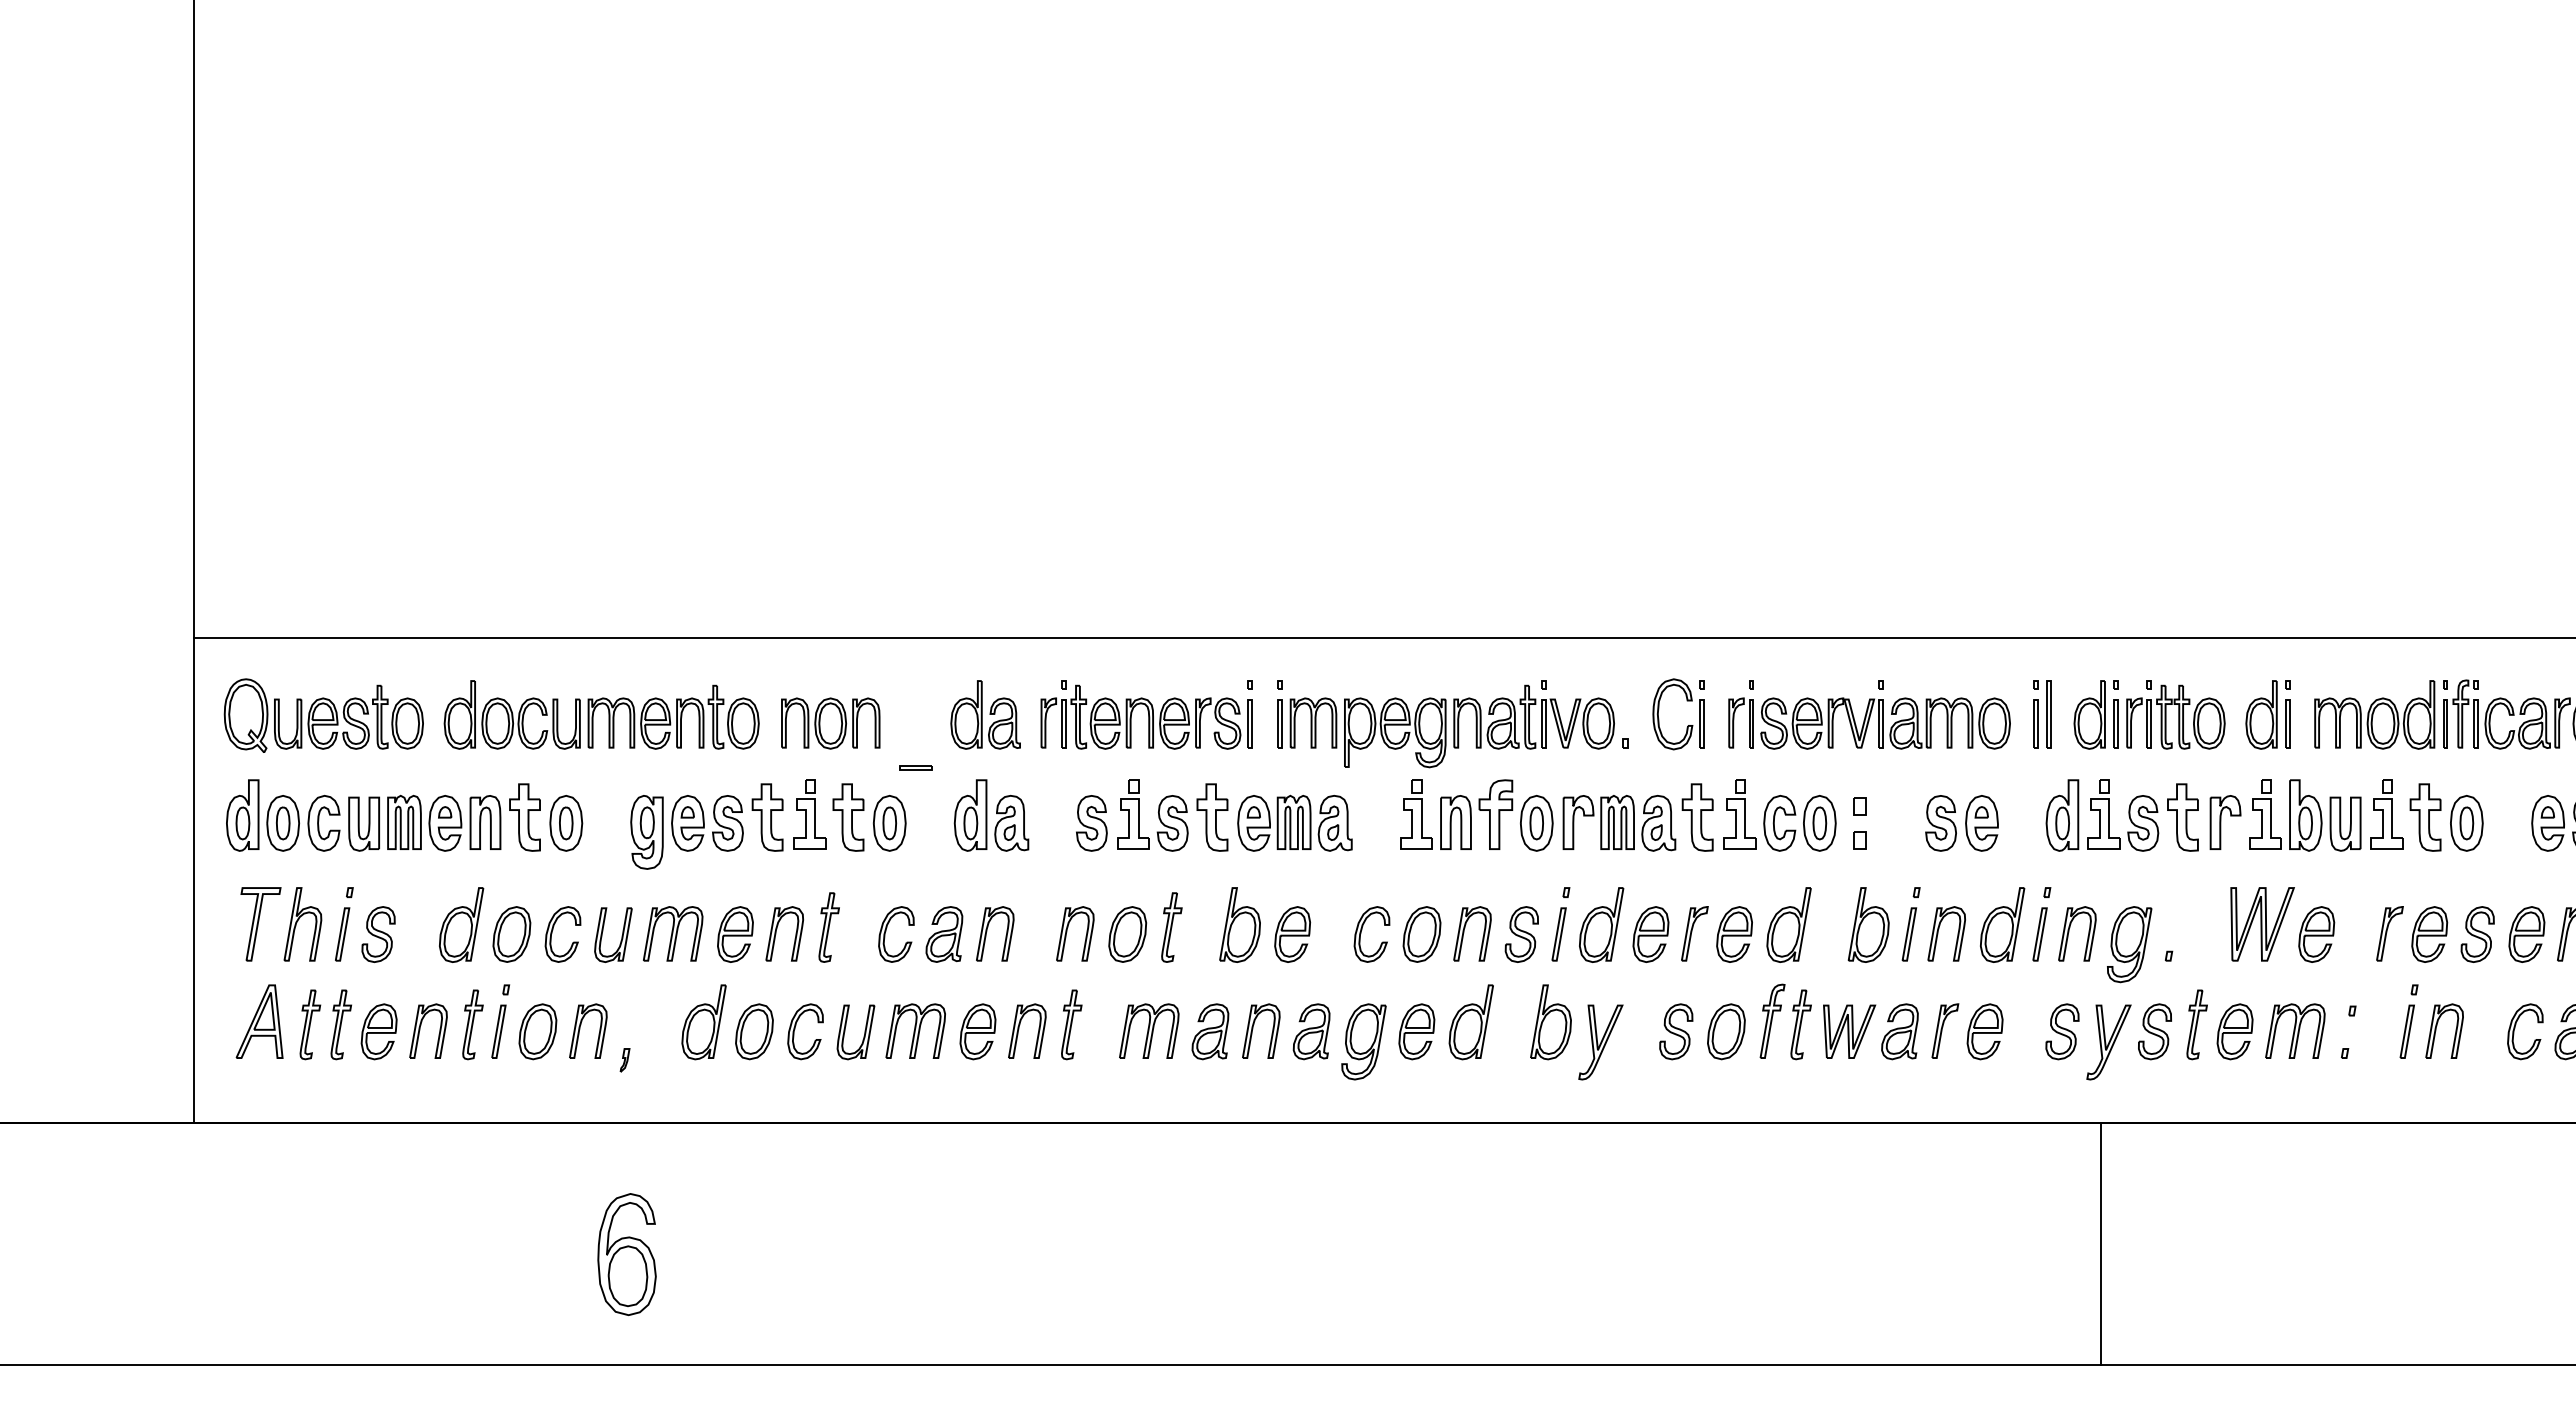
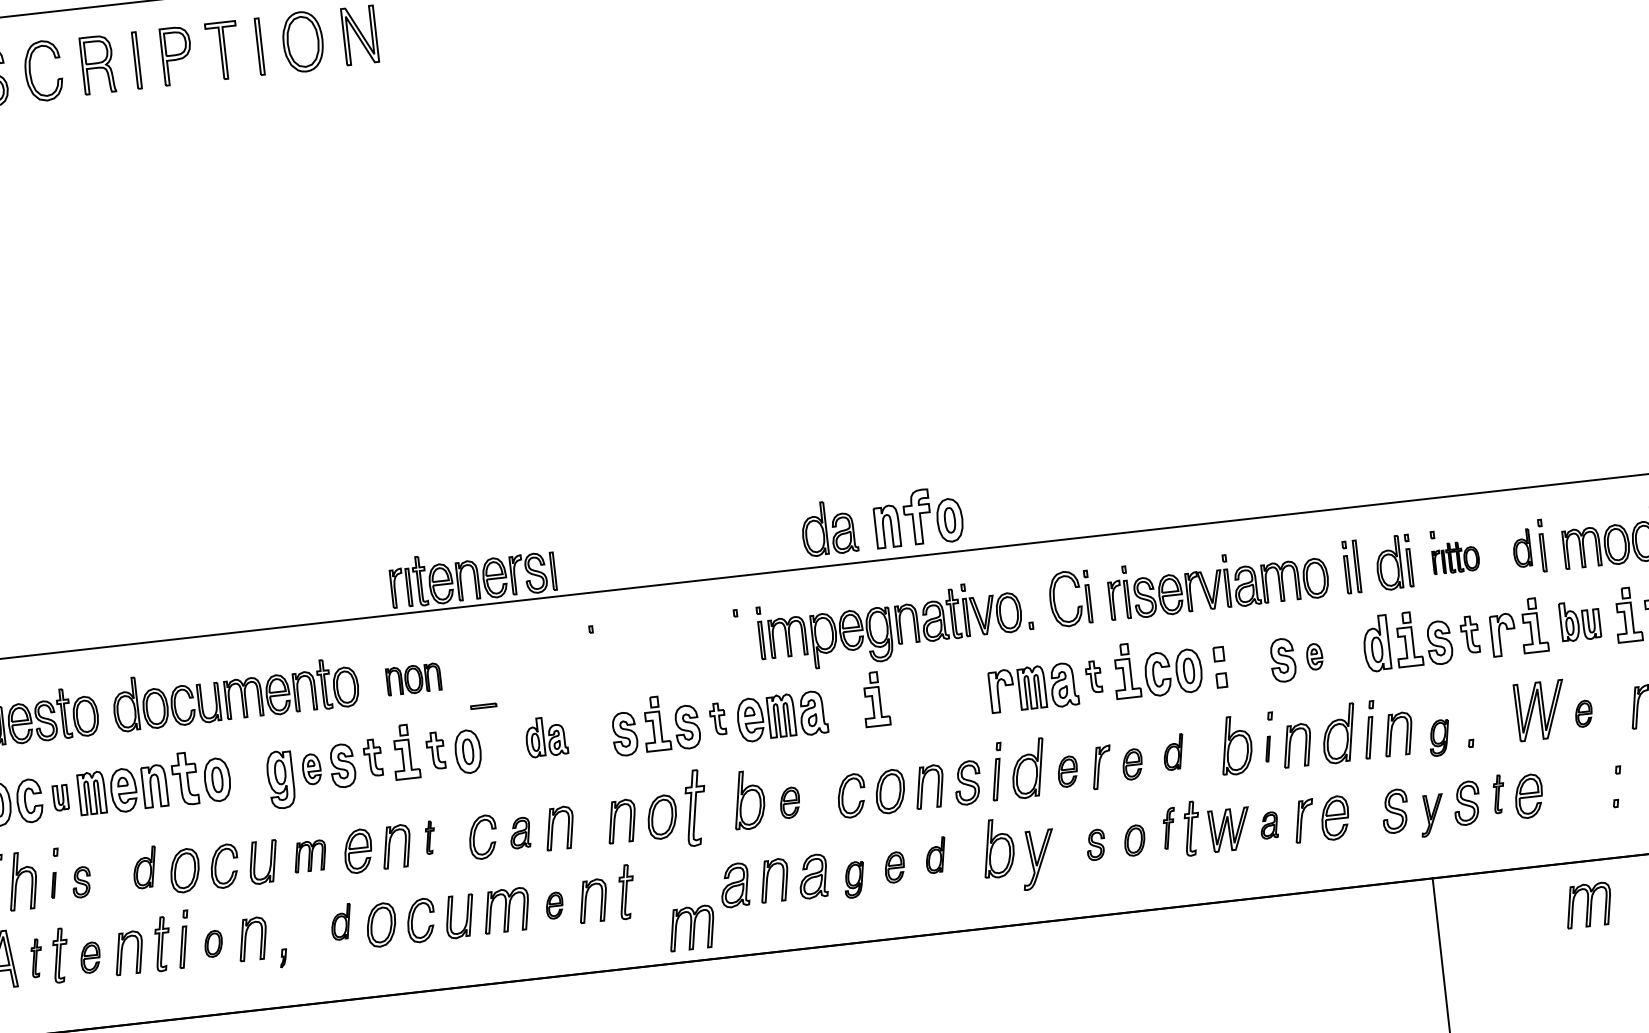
part: (985, 714) -> (828, 527), moved
part: (2261, 714) -> (1521, 548), size x0.7
part: (1146, 716) -> (472, 574), moved
part: (2175, 716) -> (1455, 557), size x0.6
part: (830, 723) -> (413, 679), size x0.7
part: (991, 815) -> (546, 736), size x0.7
part: (1496, 815) -> (918, 517), moved
part: (2325, 815) -> (1580, 620), size x0.7
part: (767, 817) -> (372, 757), size x0.7
part: (848, 817) -> (435, 750), size x0.7
part: (1212, 817) -> (717, 719), size x0.6
part: (1697, 817) -> (1093, 676), size x0.6
part: (2182, 817) -> (1469, 634), size x0.7
part: (363, 823) -> (60, 797), size x0.6
part: (687, 823) -> (311, 769), size x0.7
part: (1981, 823) -> (1314, 656), size x0.6
part: (461, 924) -> (145, 867), size x0.7
part: (1788, 924) -> (1173, 751), size x0.6
part: (828, 927) -> (429, 837), size x0.6
part: (1171, 927) -> (695, 807), size x1.4
part: (673, 933) -> (310, 855), size x0.7
part: (342, 934) -> (53, 885), size x0.6
part: (378, 934) -> (81, 882), size x0.7
part: (944, 934) -> (520, 833), size x0.7
part: (1292, 934) -> (789, 802), size x0.7
part: (1650, 934) -> (1067, 771), size x0.7
part: (1734, 934) -> (1132, 764), size x0.7
part: (1909, 934) -> (1268, 749), size x0.6
part: (2316, 934) -> (1583, 713), size x0.6
part: (2129, 944) -> (1439, 737), size x0.6
part: (1772, 1020) -> (1169, 827), size x0.7
part: (703, 1022) -> (341, 922), size x0.6
part: (1470, 1022) -> (935, 855), size x0.6
part: (310, 1024) -> (36, 957), size x0.7
part: (2196, 1024) -> (1498, 794), size x0.7
part: (1149, 1030) -> (691, 927), moved
part: (2295, 1030) -> (1588, 904), moved
part: (378, 1031) -> (90, 957), size x0.7
part: (537, 1031) -> (213, 943), size x0.6
part: (977, 1031) -> (554, 905), size x0.6
part: (1416, 1031) -> (894, 867), size x0.7
part: (1676, 1031) -> (1096, 844), size x0.7
part: (1726, 1031) -> (1134, 840), size x0.7
part: (1899, 1031) -> (1268, 825), size x0.6
part: (1363, 1041) -> (854, 879), size x0.6
part: (2108, 1042) -> (1431, 815), size x0.7

